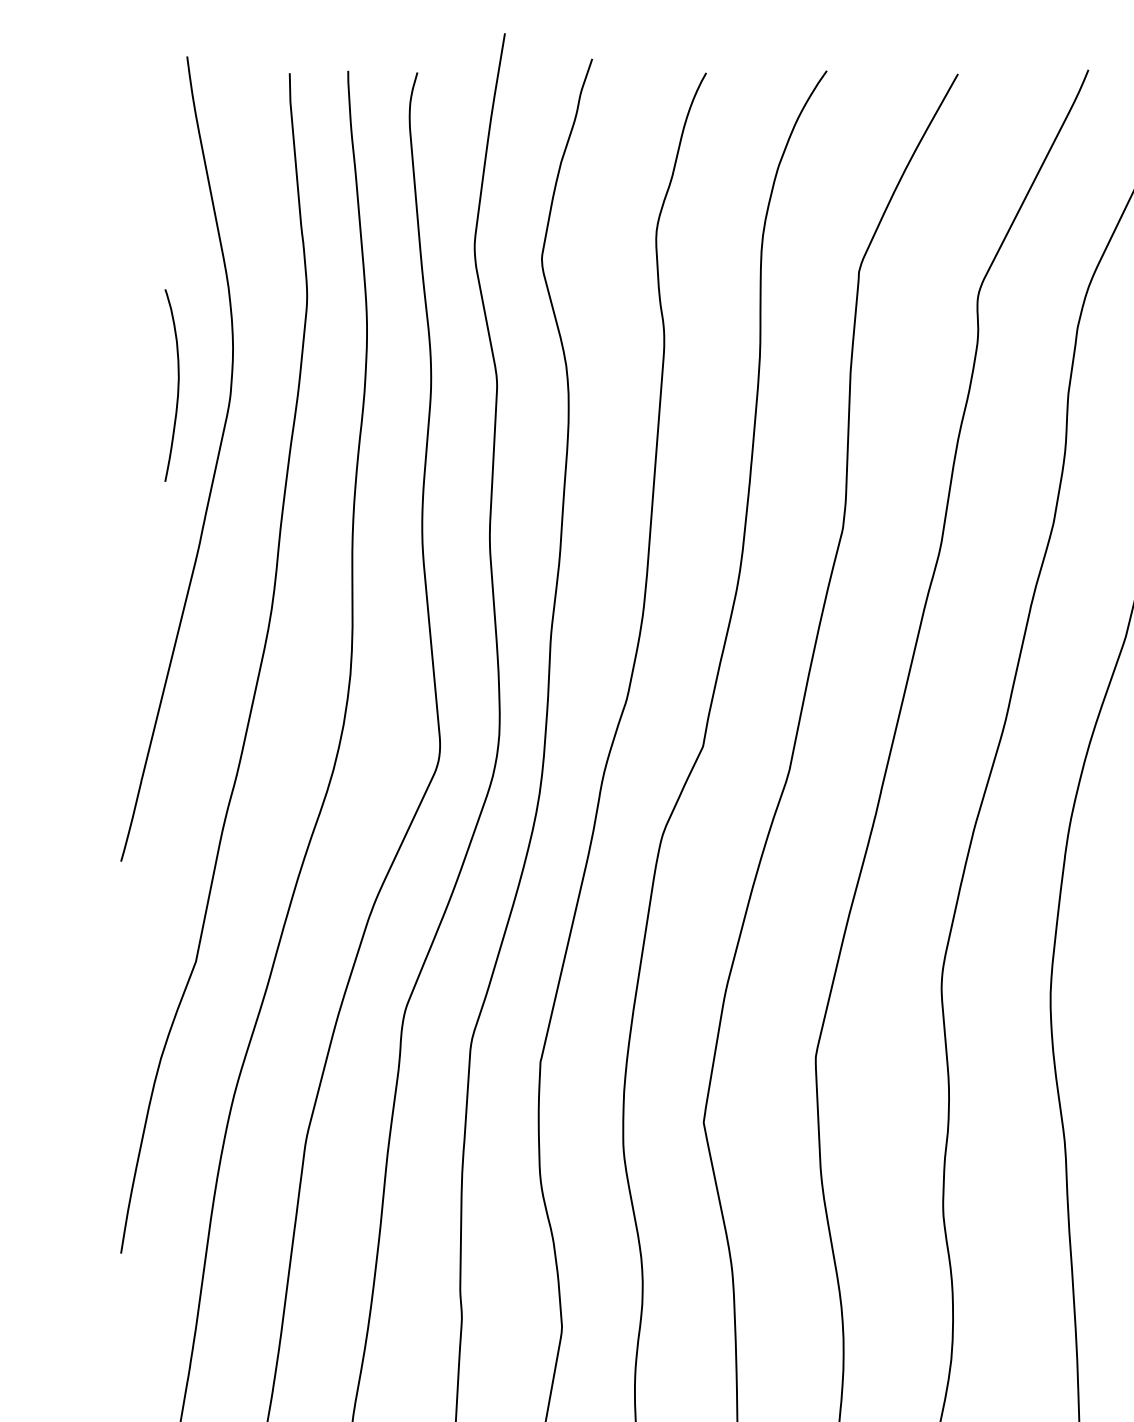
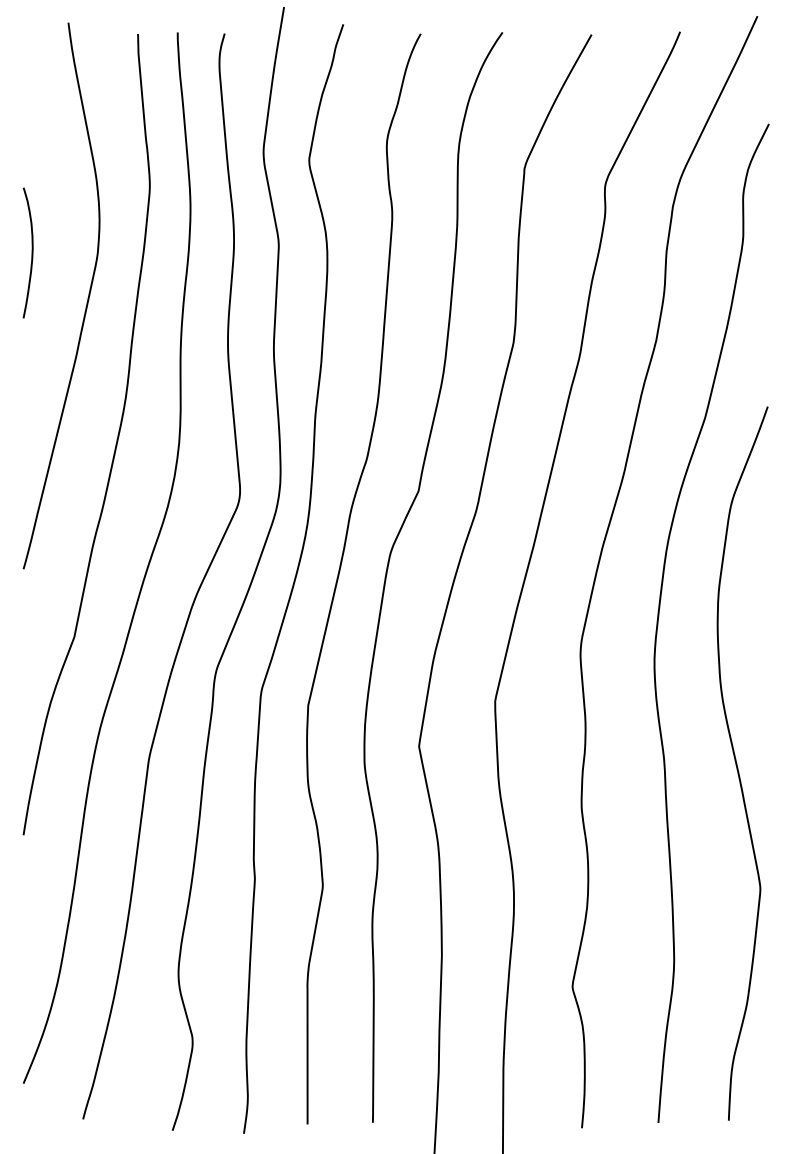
curve: (176, 384) -> (31, 252), moved

